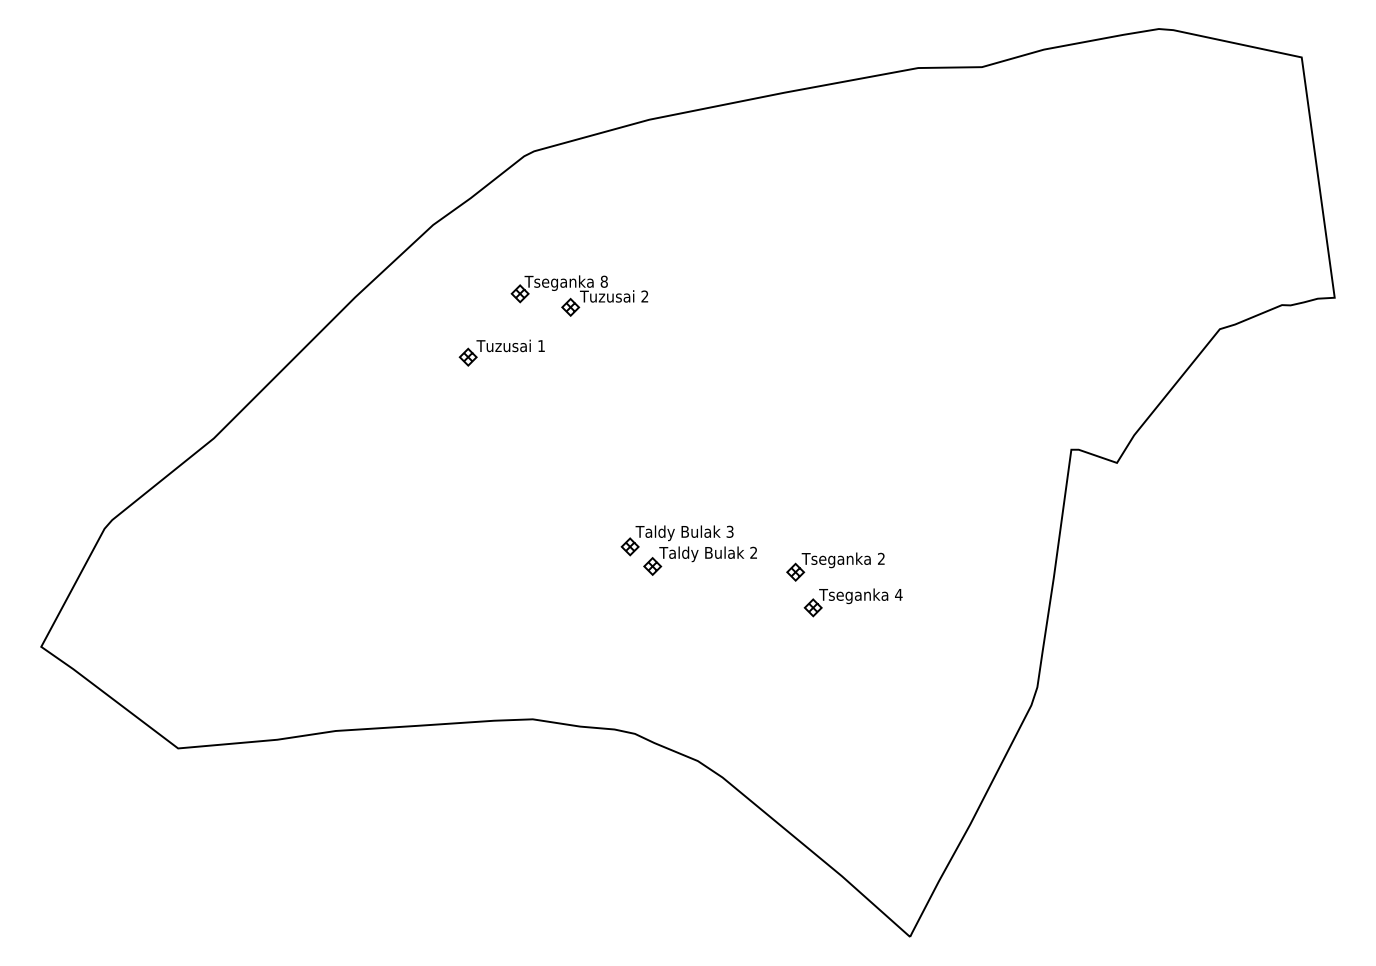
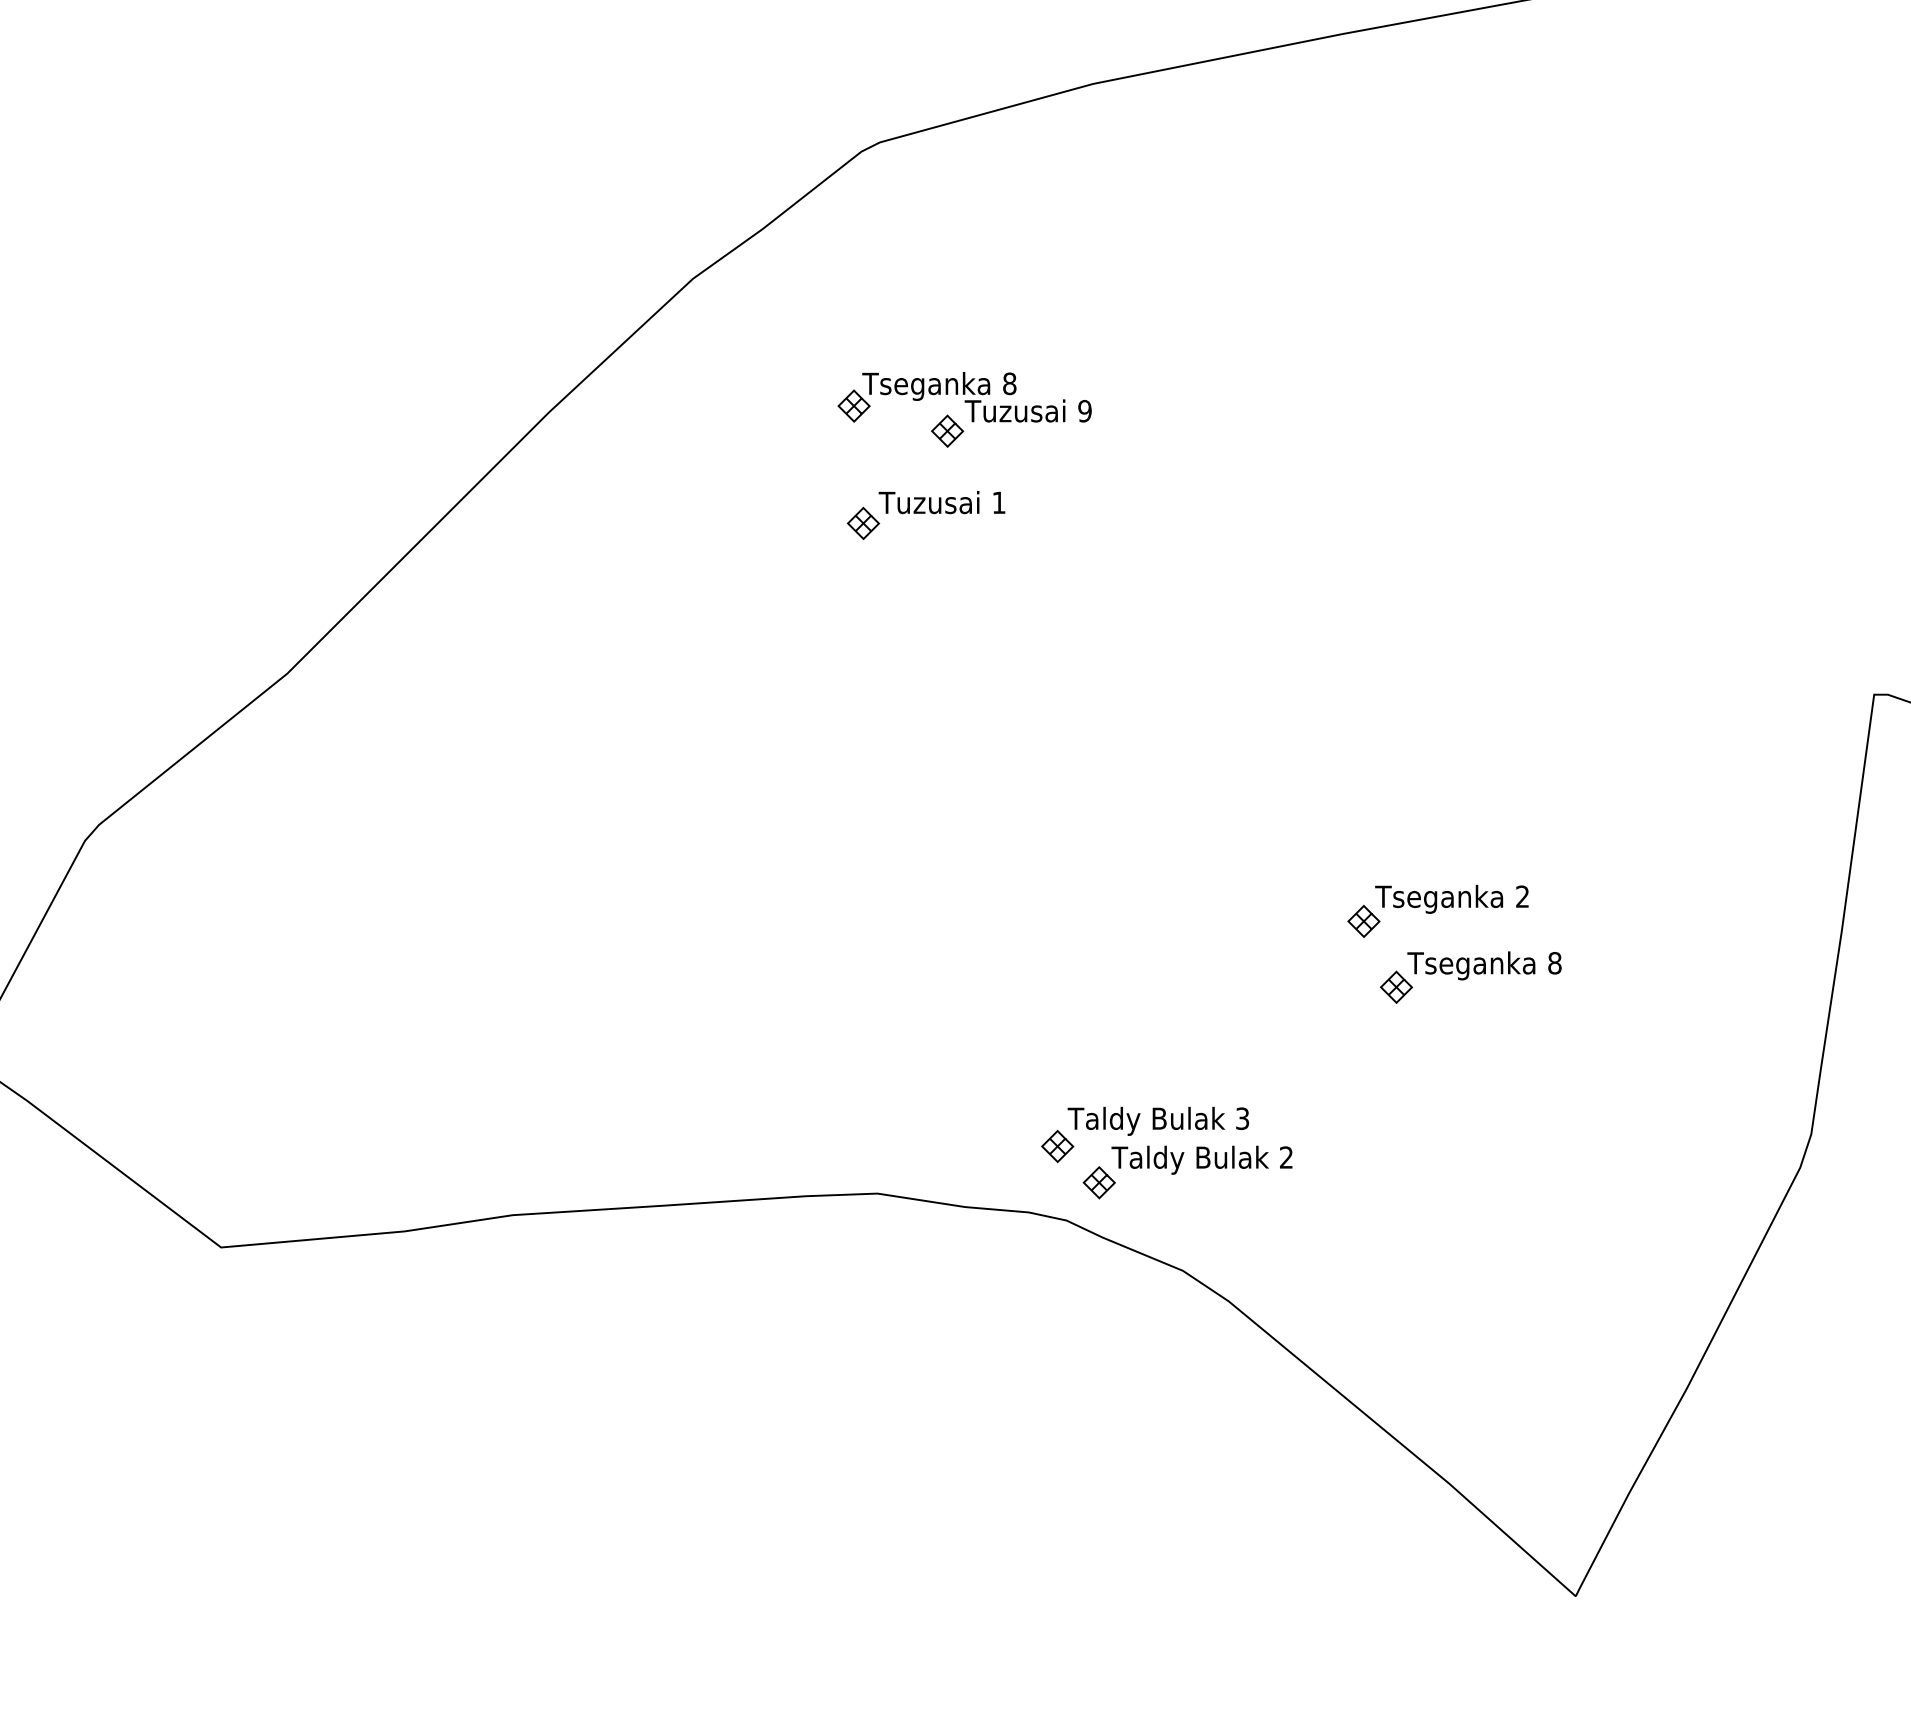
text: (644, 296) -> (1084, 411), 2 -> 9
part: (501, 352) -> (925, 514), moved
part: (688, 550) -> (1165, 1153), moved
text: (898, 594) -> (1554, 962), 4 -> 8

